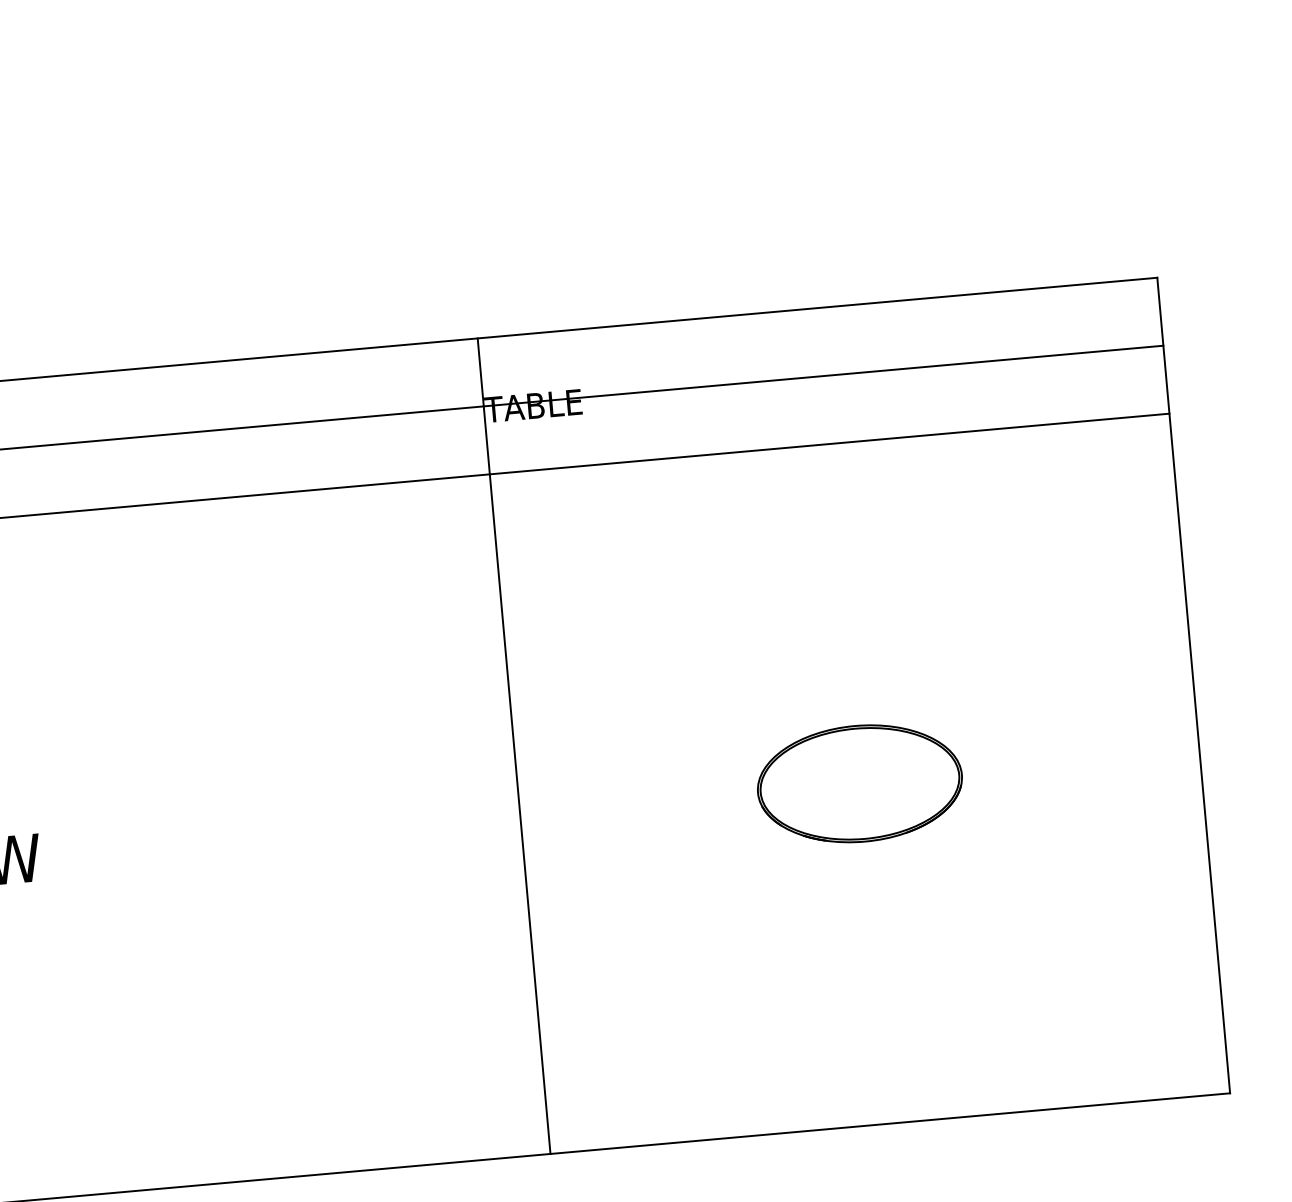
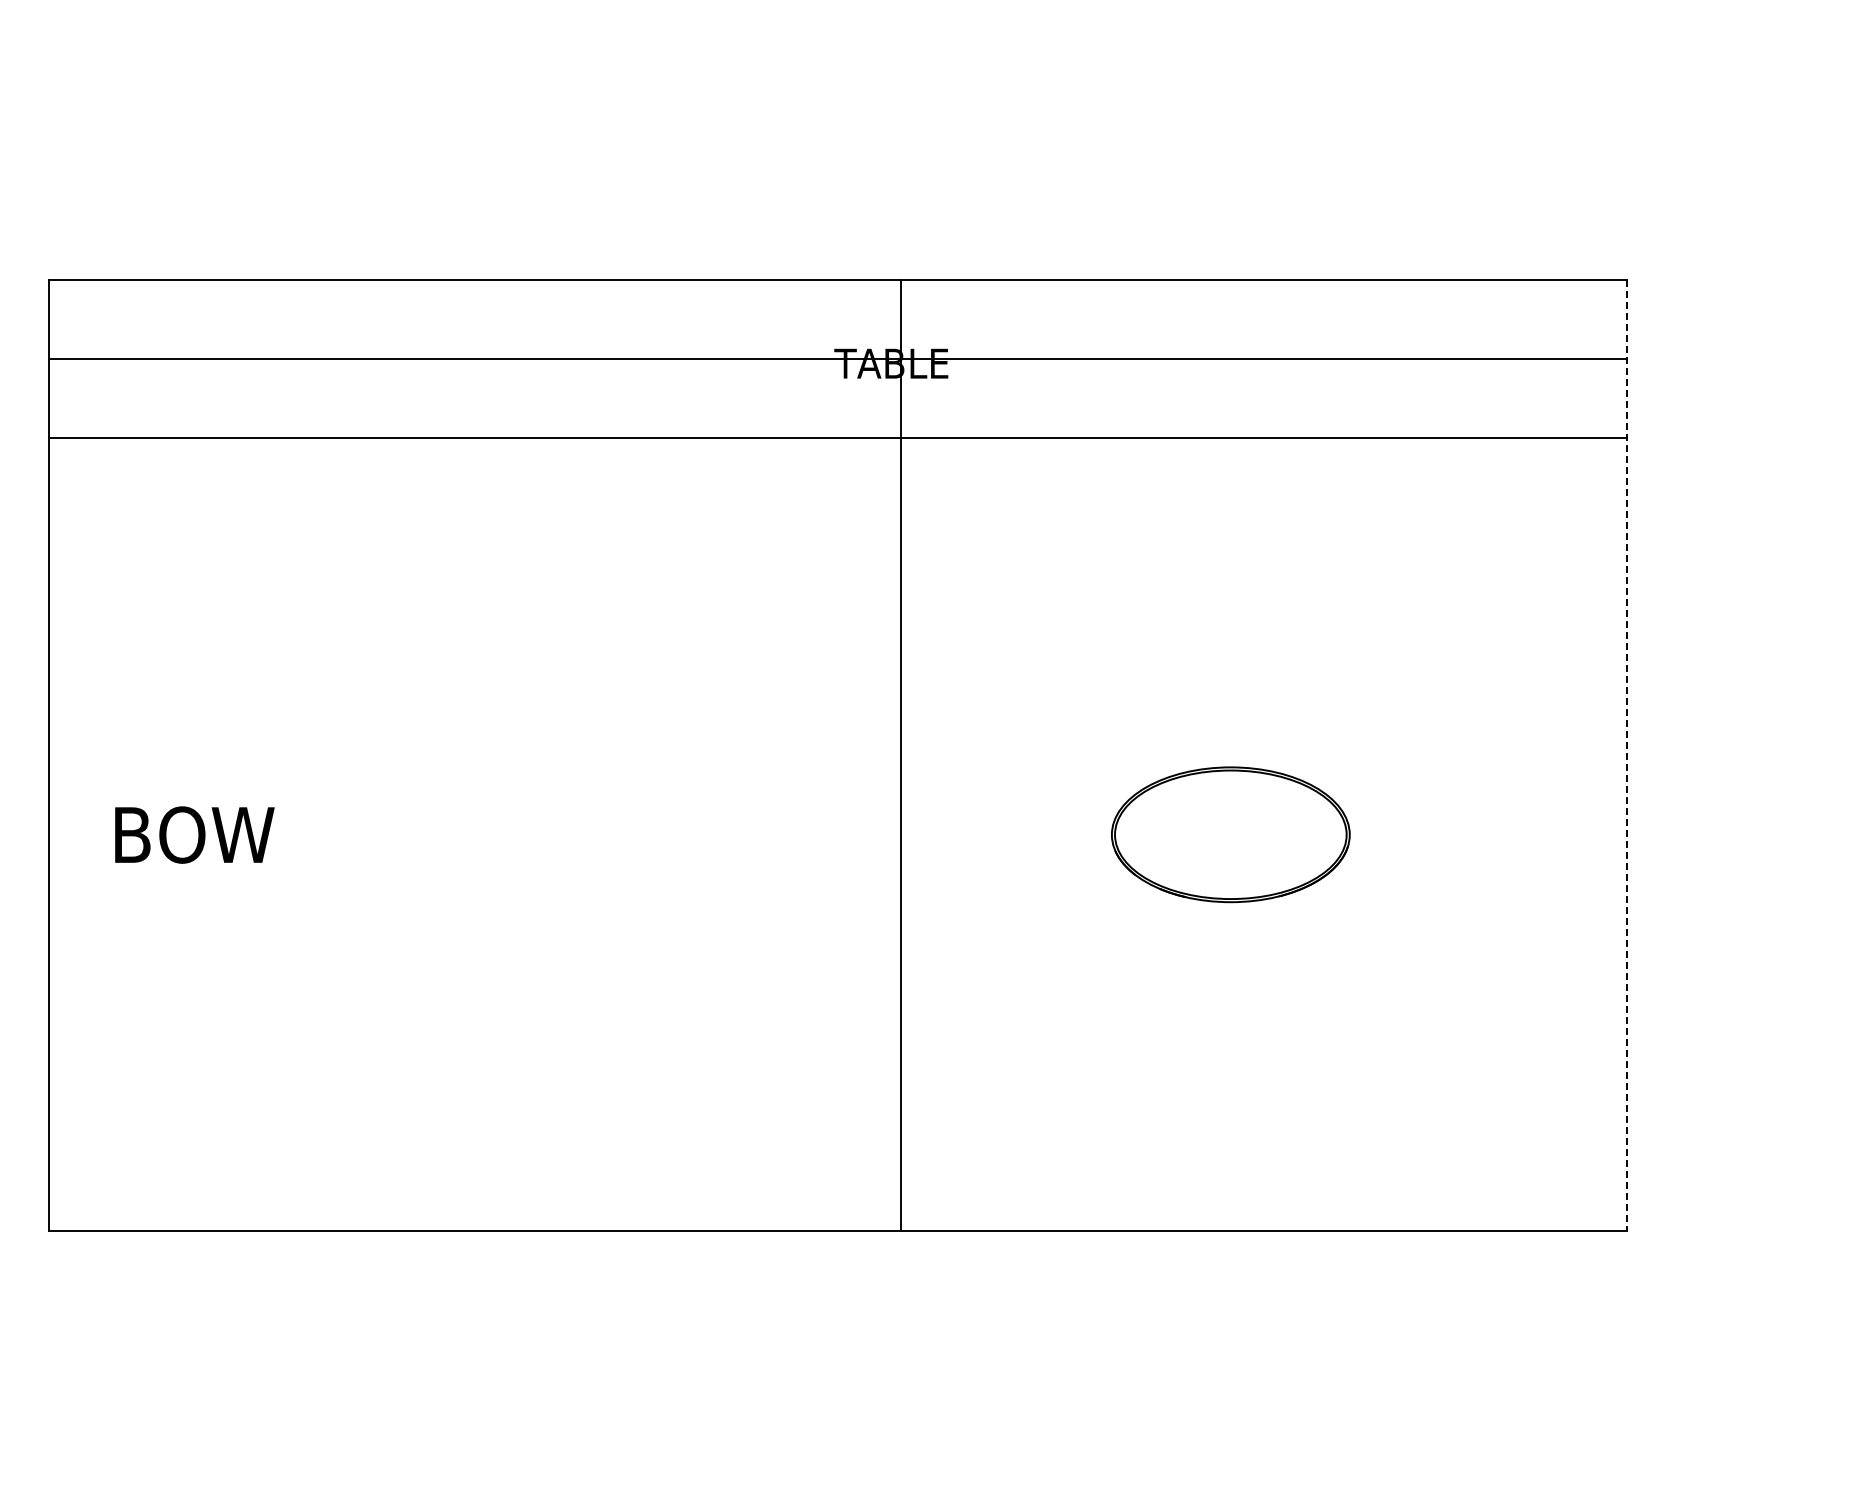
line: (1193, 685) -> (1627, 755), solid -> dashed
line: (514, 746) -> (901, 755), moved

